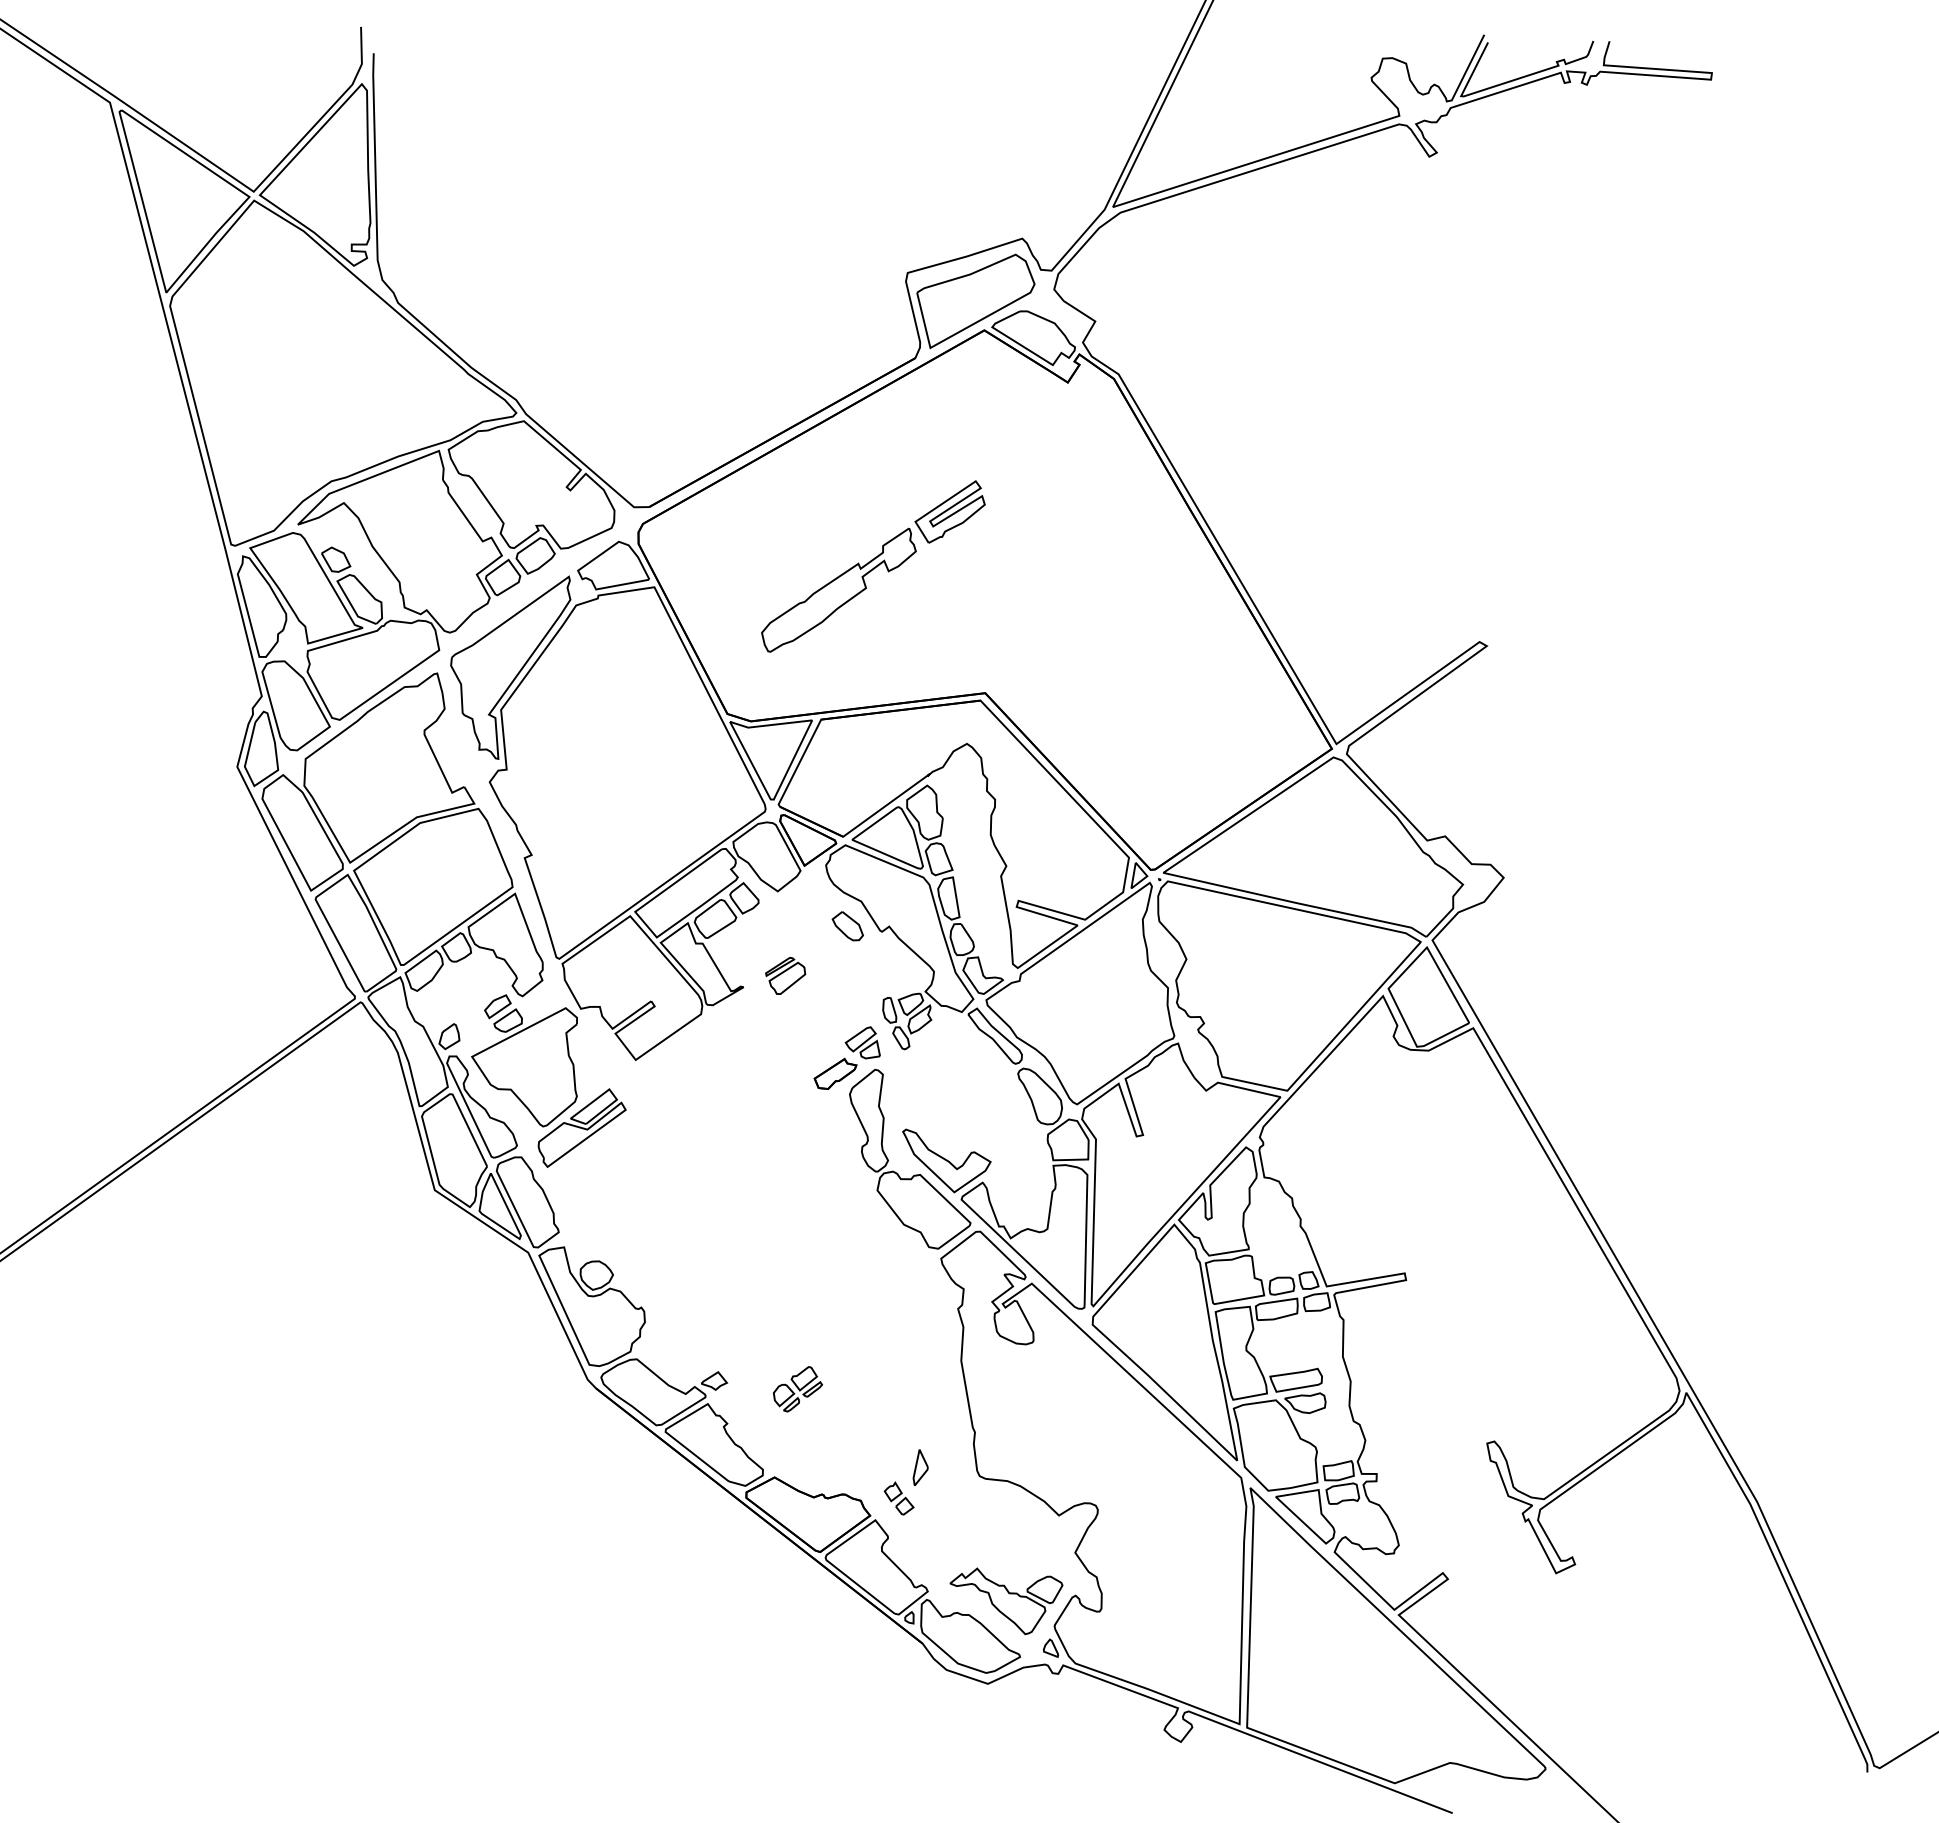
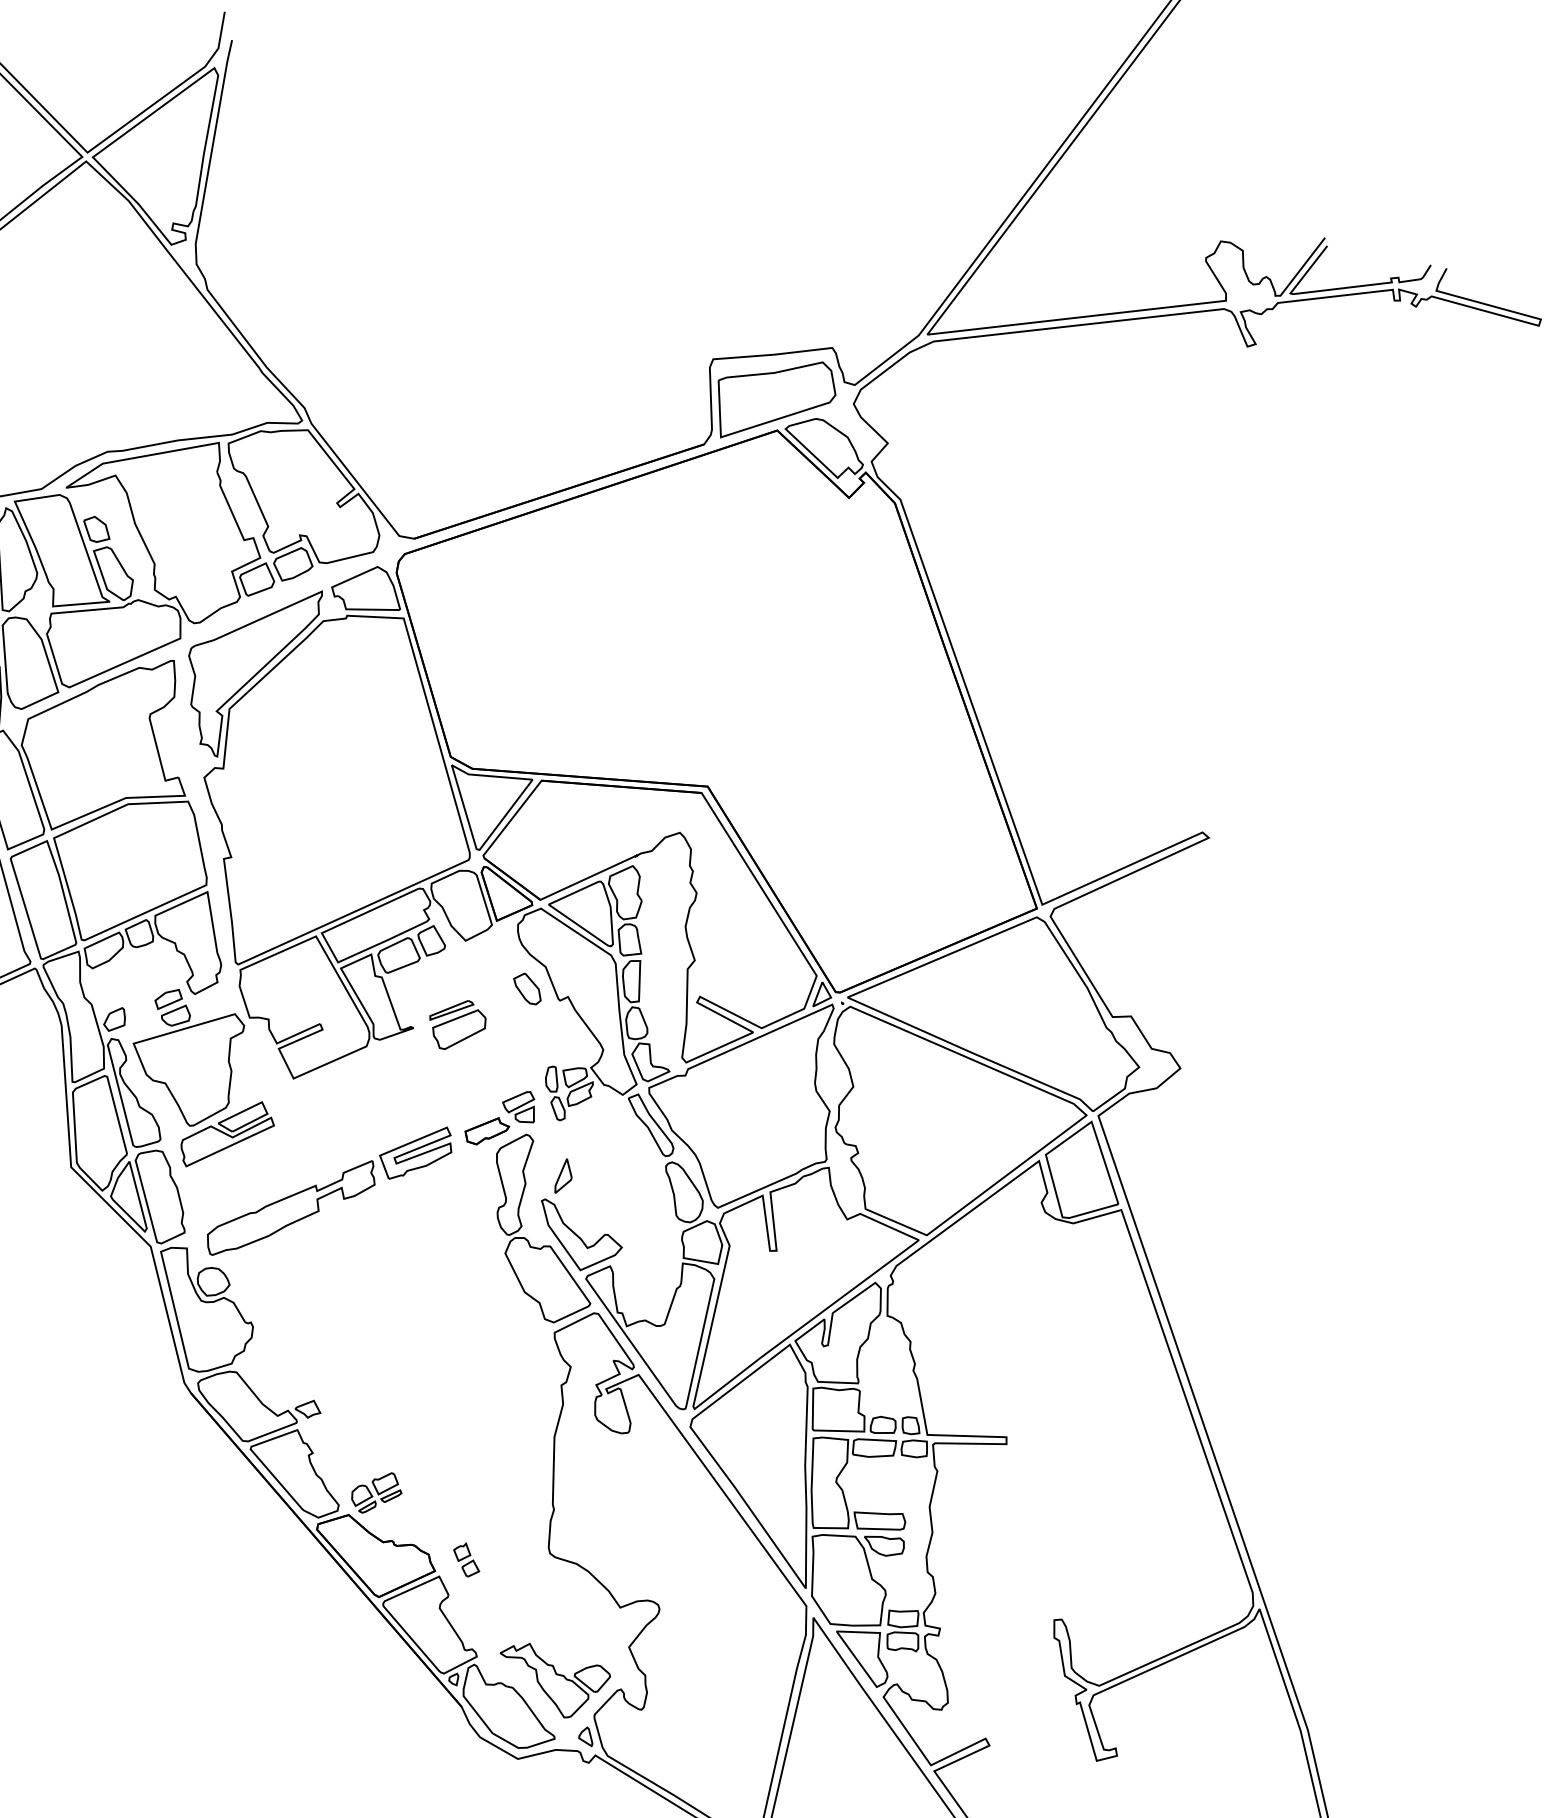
part: (873, 566) -> (330, 1191), moved
part: (785, 975) -> (456, 1024), size x1.43
part: (797, 1389) -> (376, 1493), moved
part: (920, 1467) -> (564, 1176), moved

